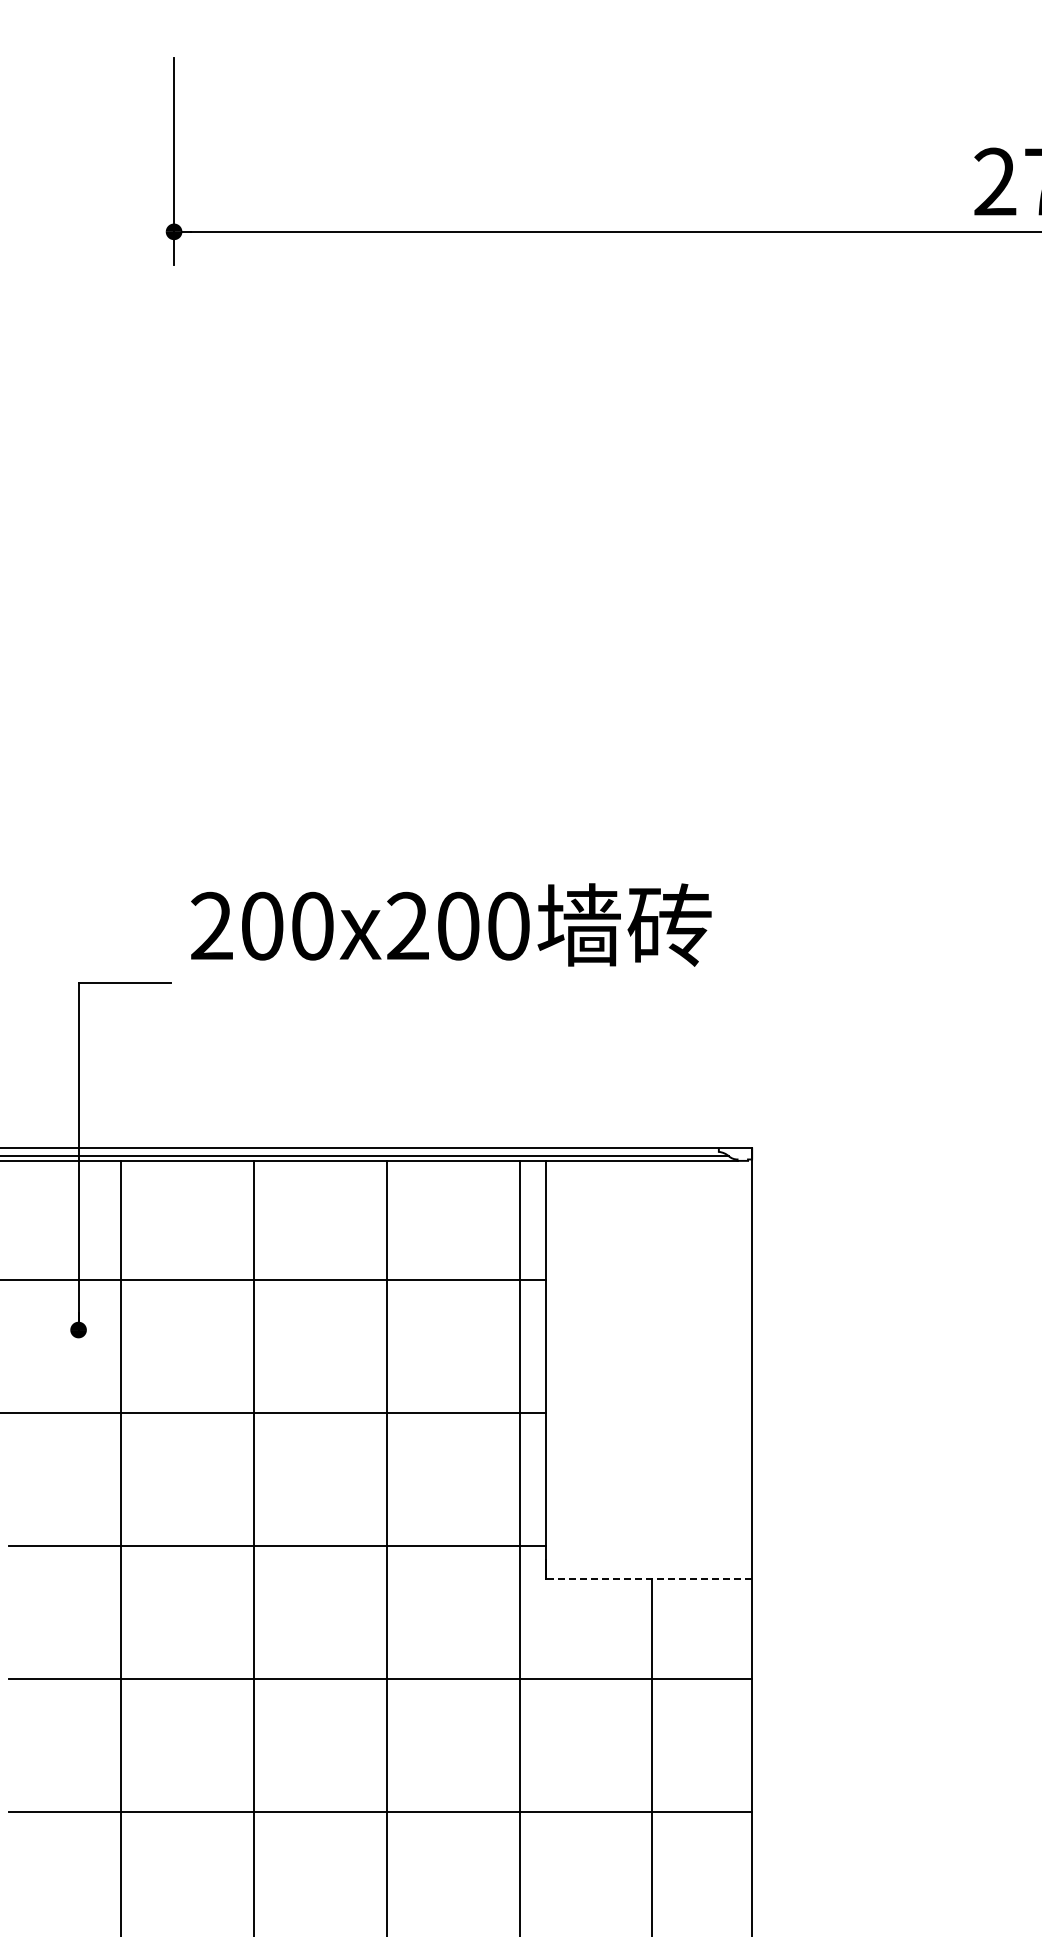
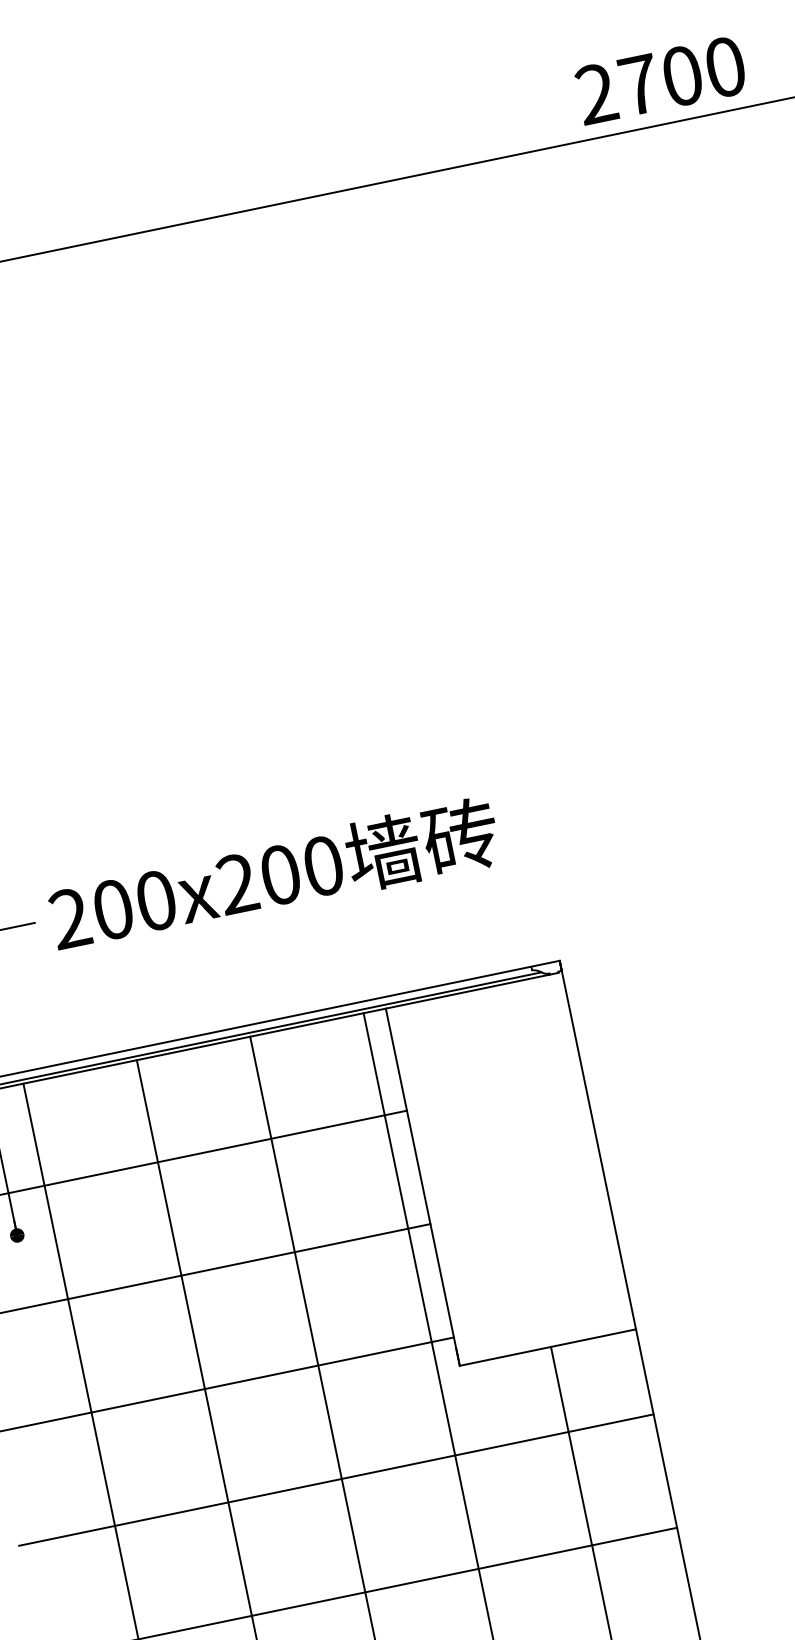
text: (451, 924) -> (274, 874), moved
line: (648, 1579) -> (547, 1347), dashed -> solid

